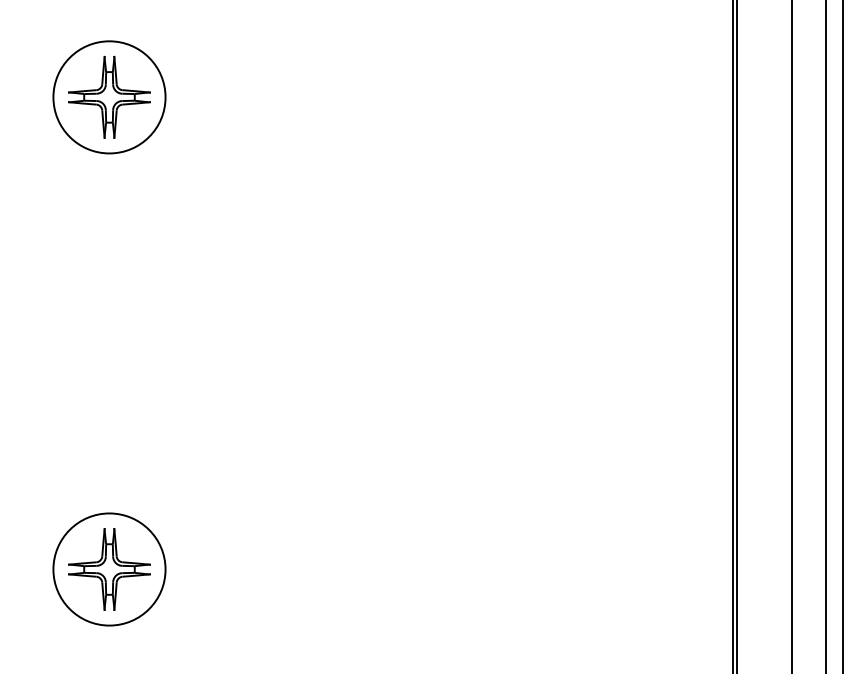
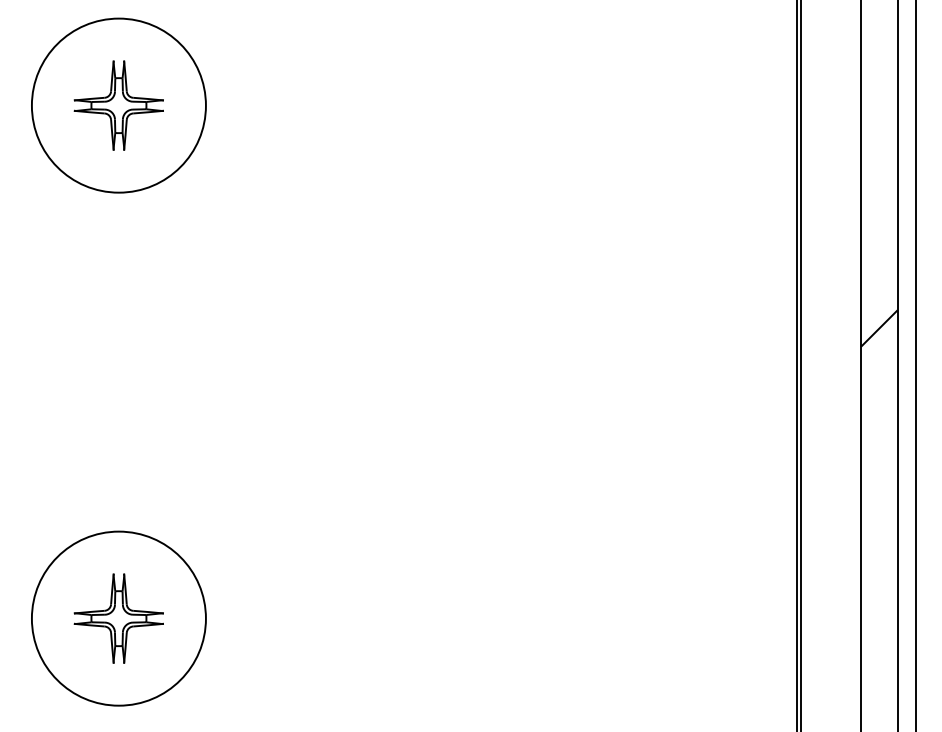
circle: (109, 97) -> (118, 105), size x1.43
hatch: (809, 302) -> (879, 328), added
circle: (109, 569) -> (118, 618), size x1.43

